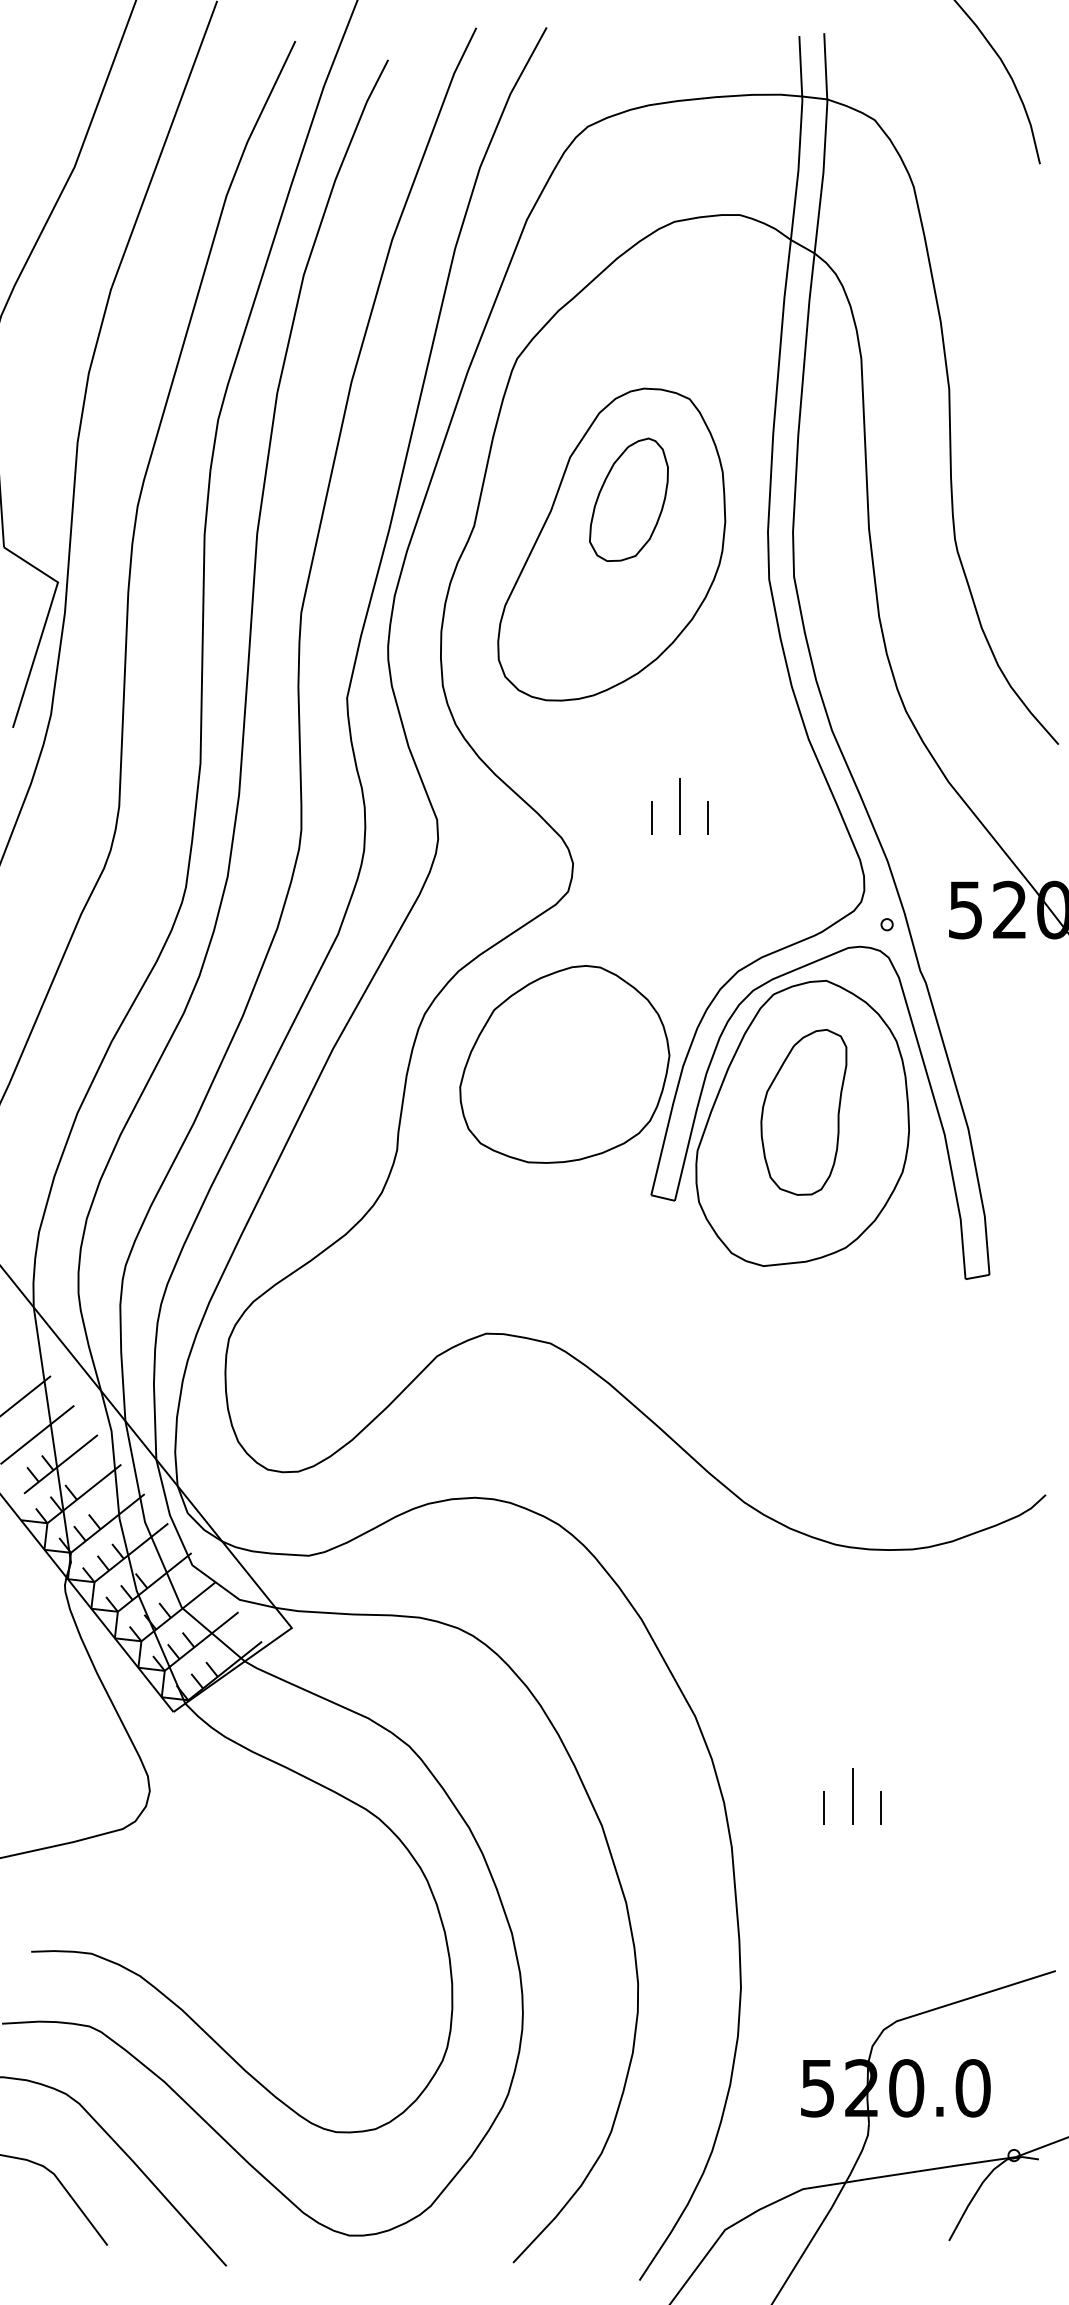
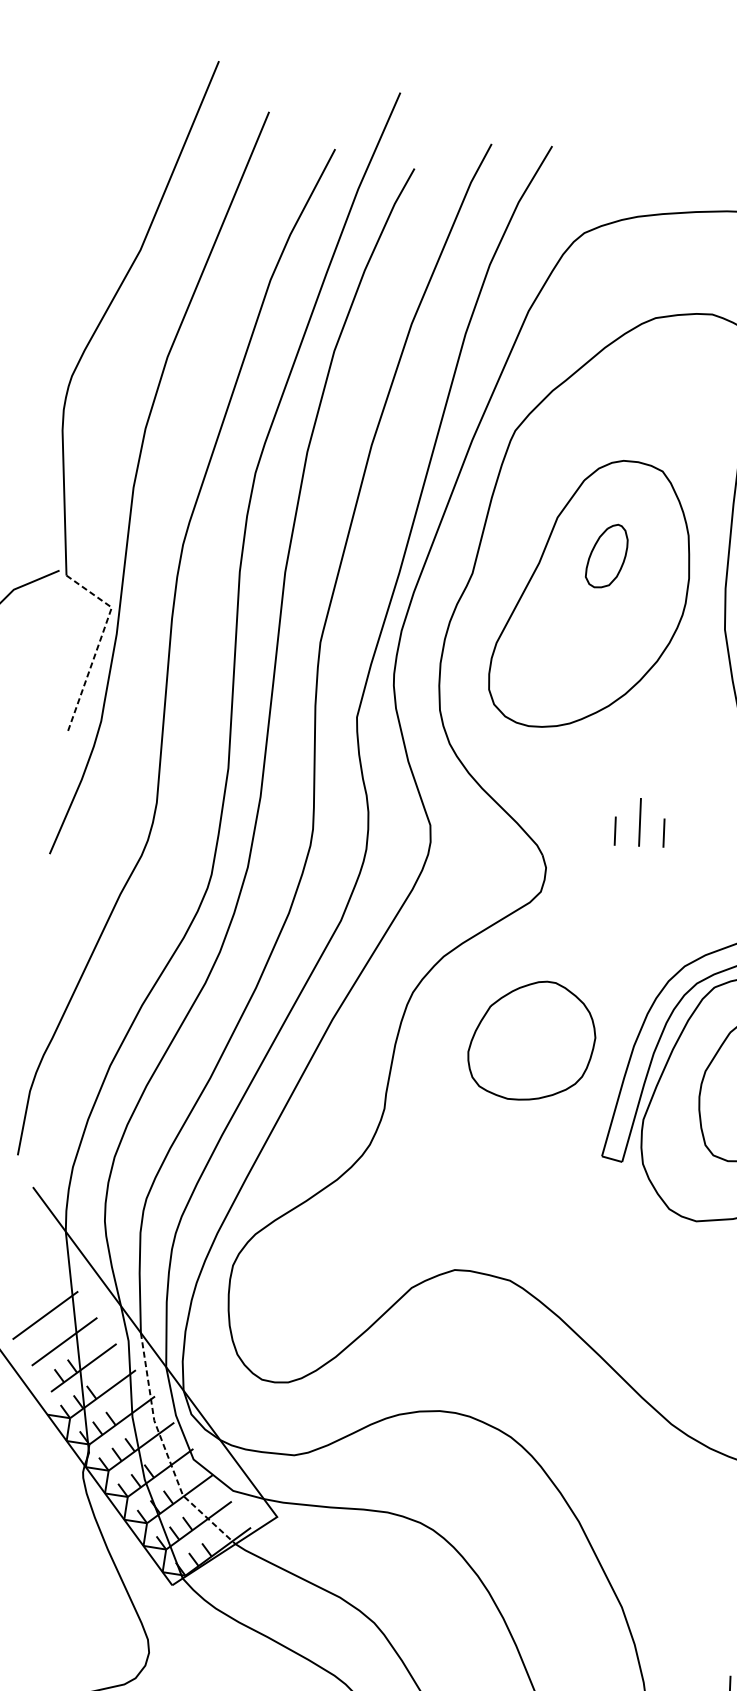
part: (628, 499) -> (606, 555), size x0.6
line: (45, 623) -> (99, 642), solid -> dashed
part: (564, 1064) -> (531, 1040), size x0.7
line: (159, 1555) -> (165, 1449), solid -> dashed

